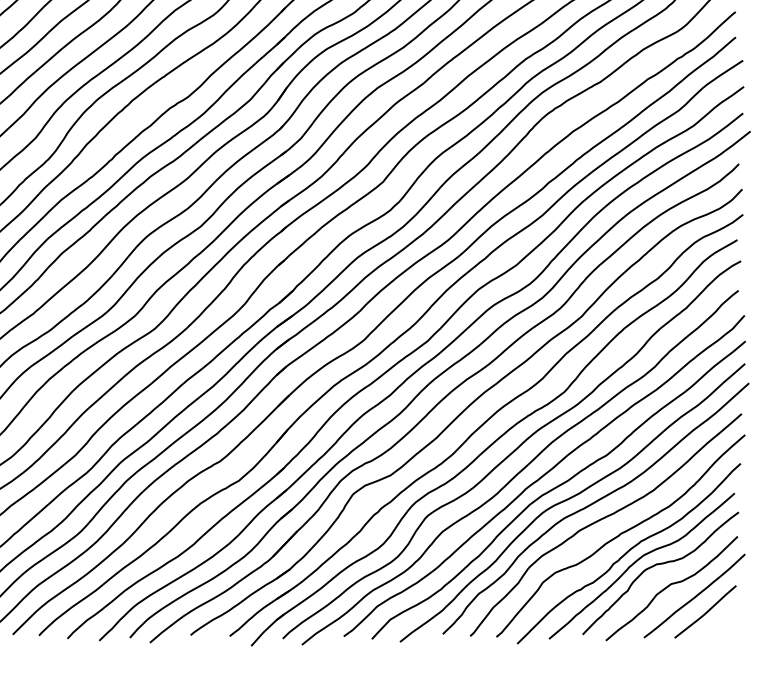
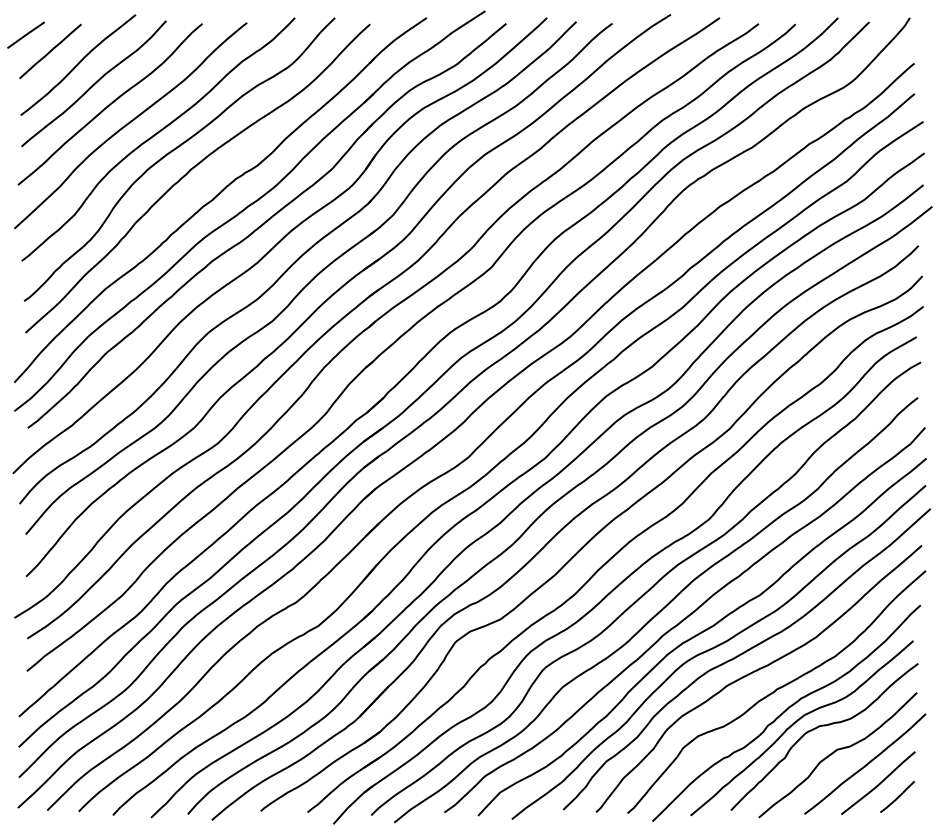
line: (721, 623) -> (897, 796), added

